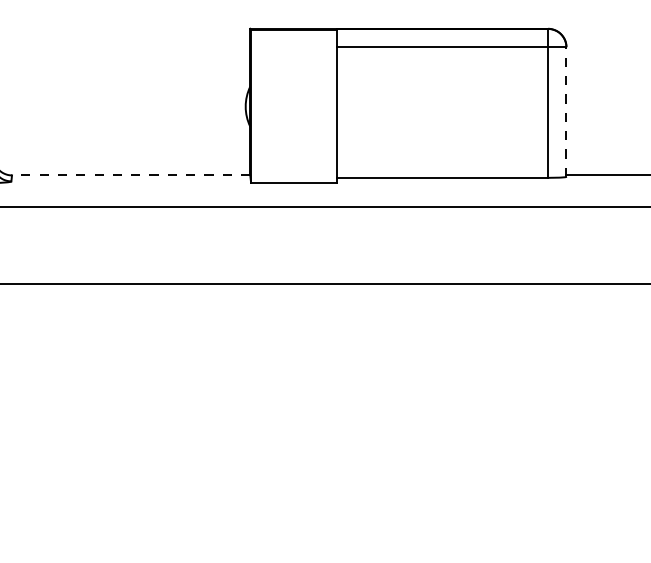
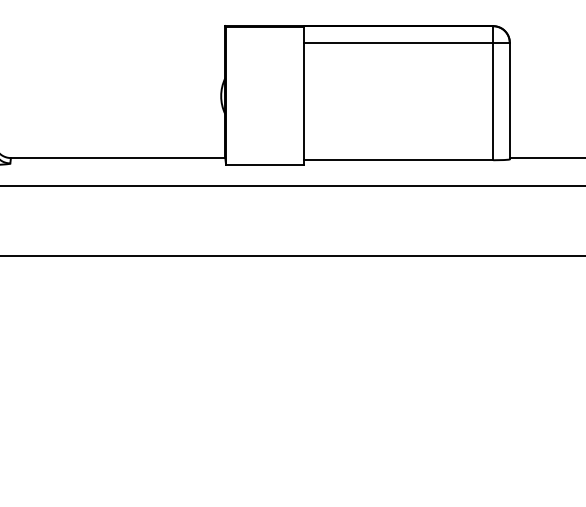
line: (566, 111) -> (509, 100), dashed -> solid
line: (130, 175) -> (117, 158), dashed -> solid

